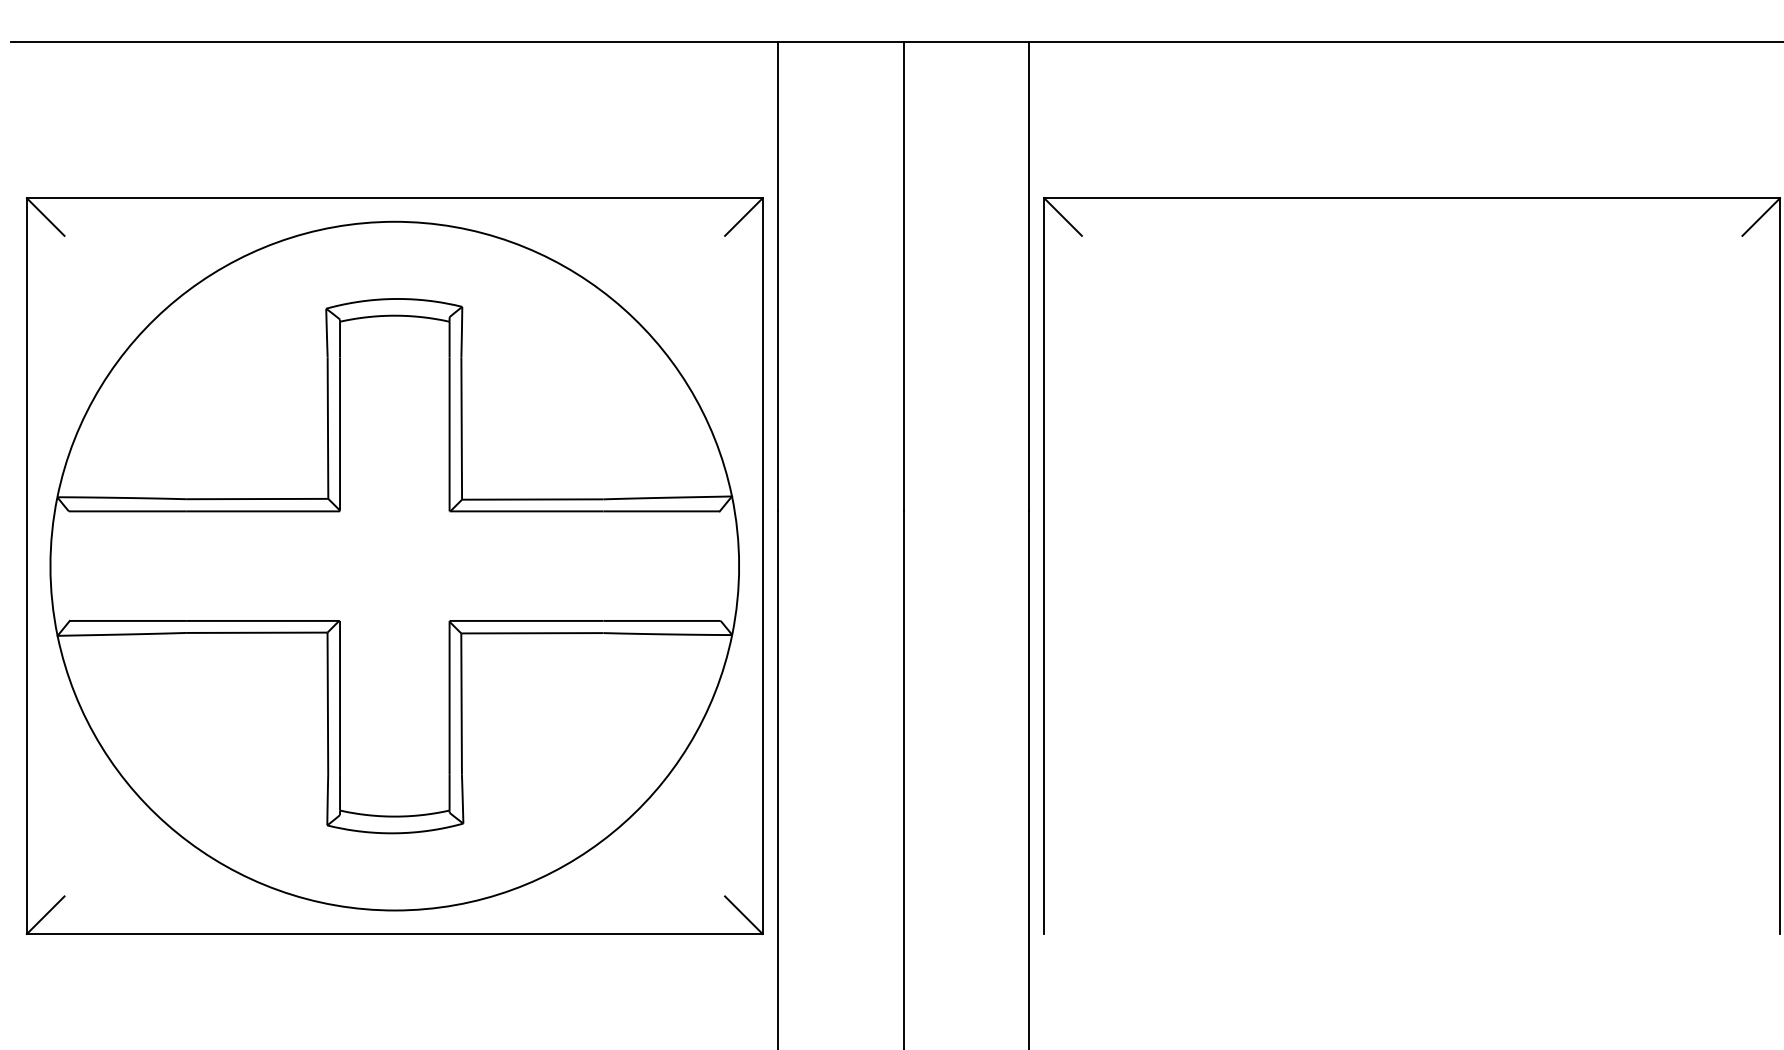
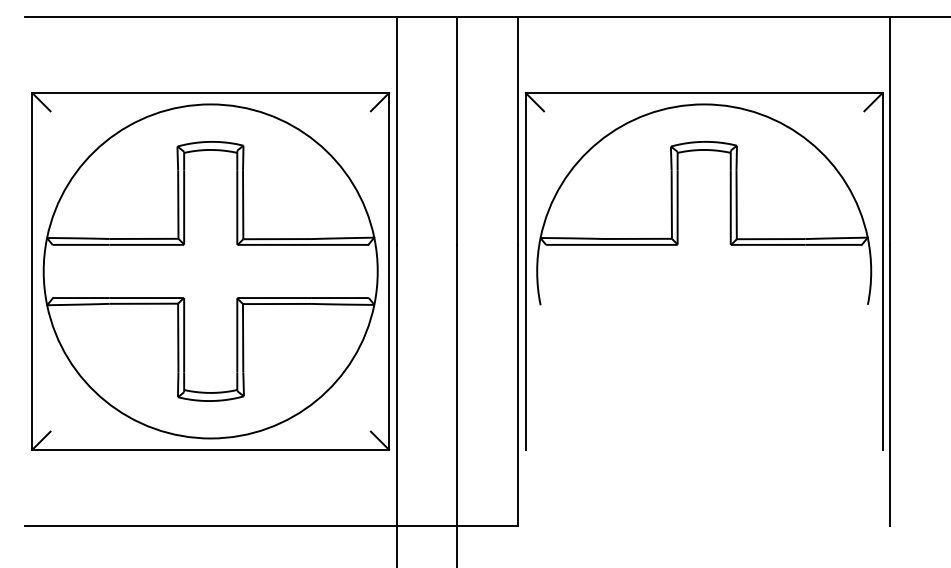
part: (1464, 428) -> (729, 204), added

